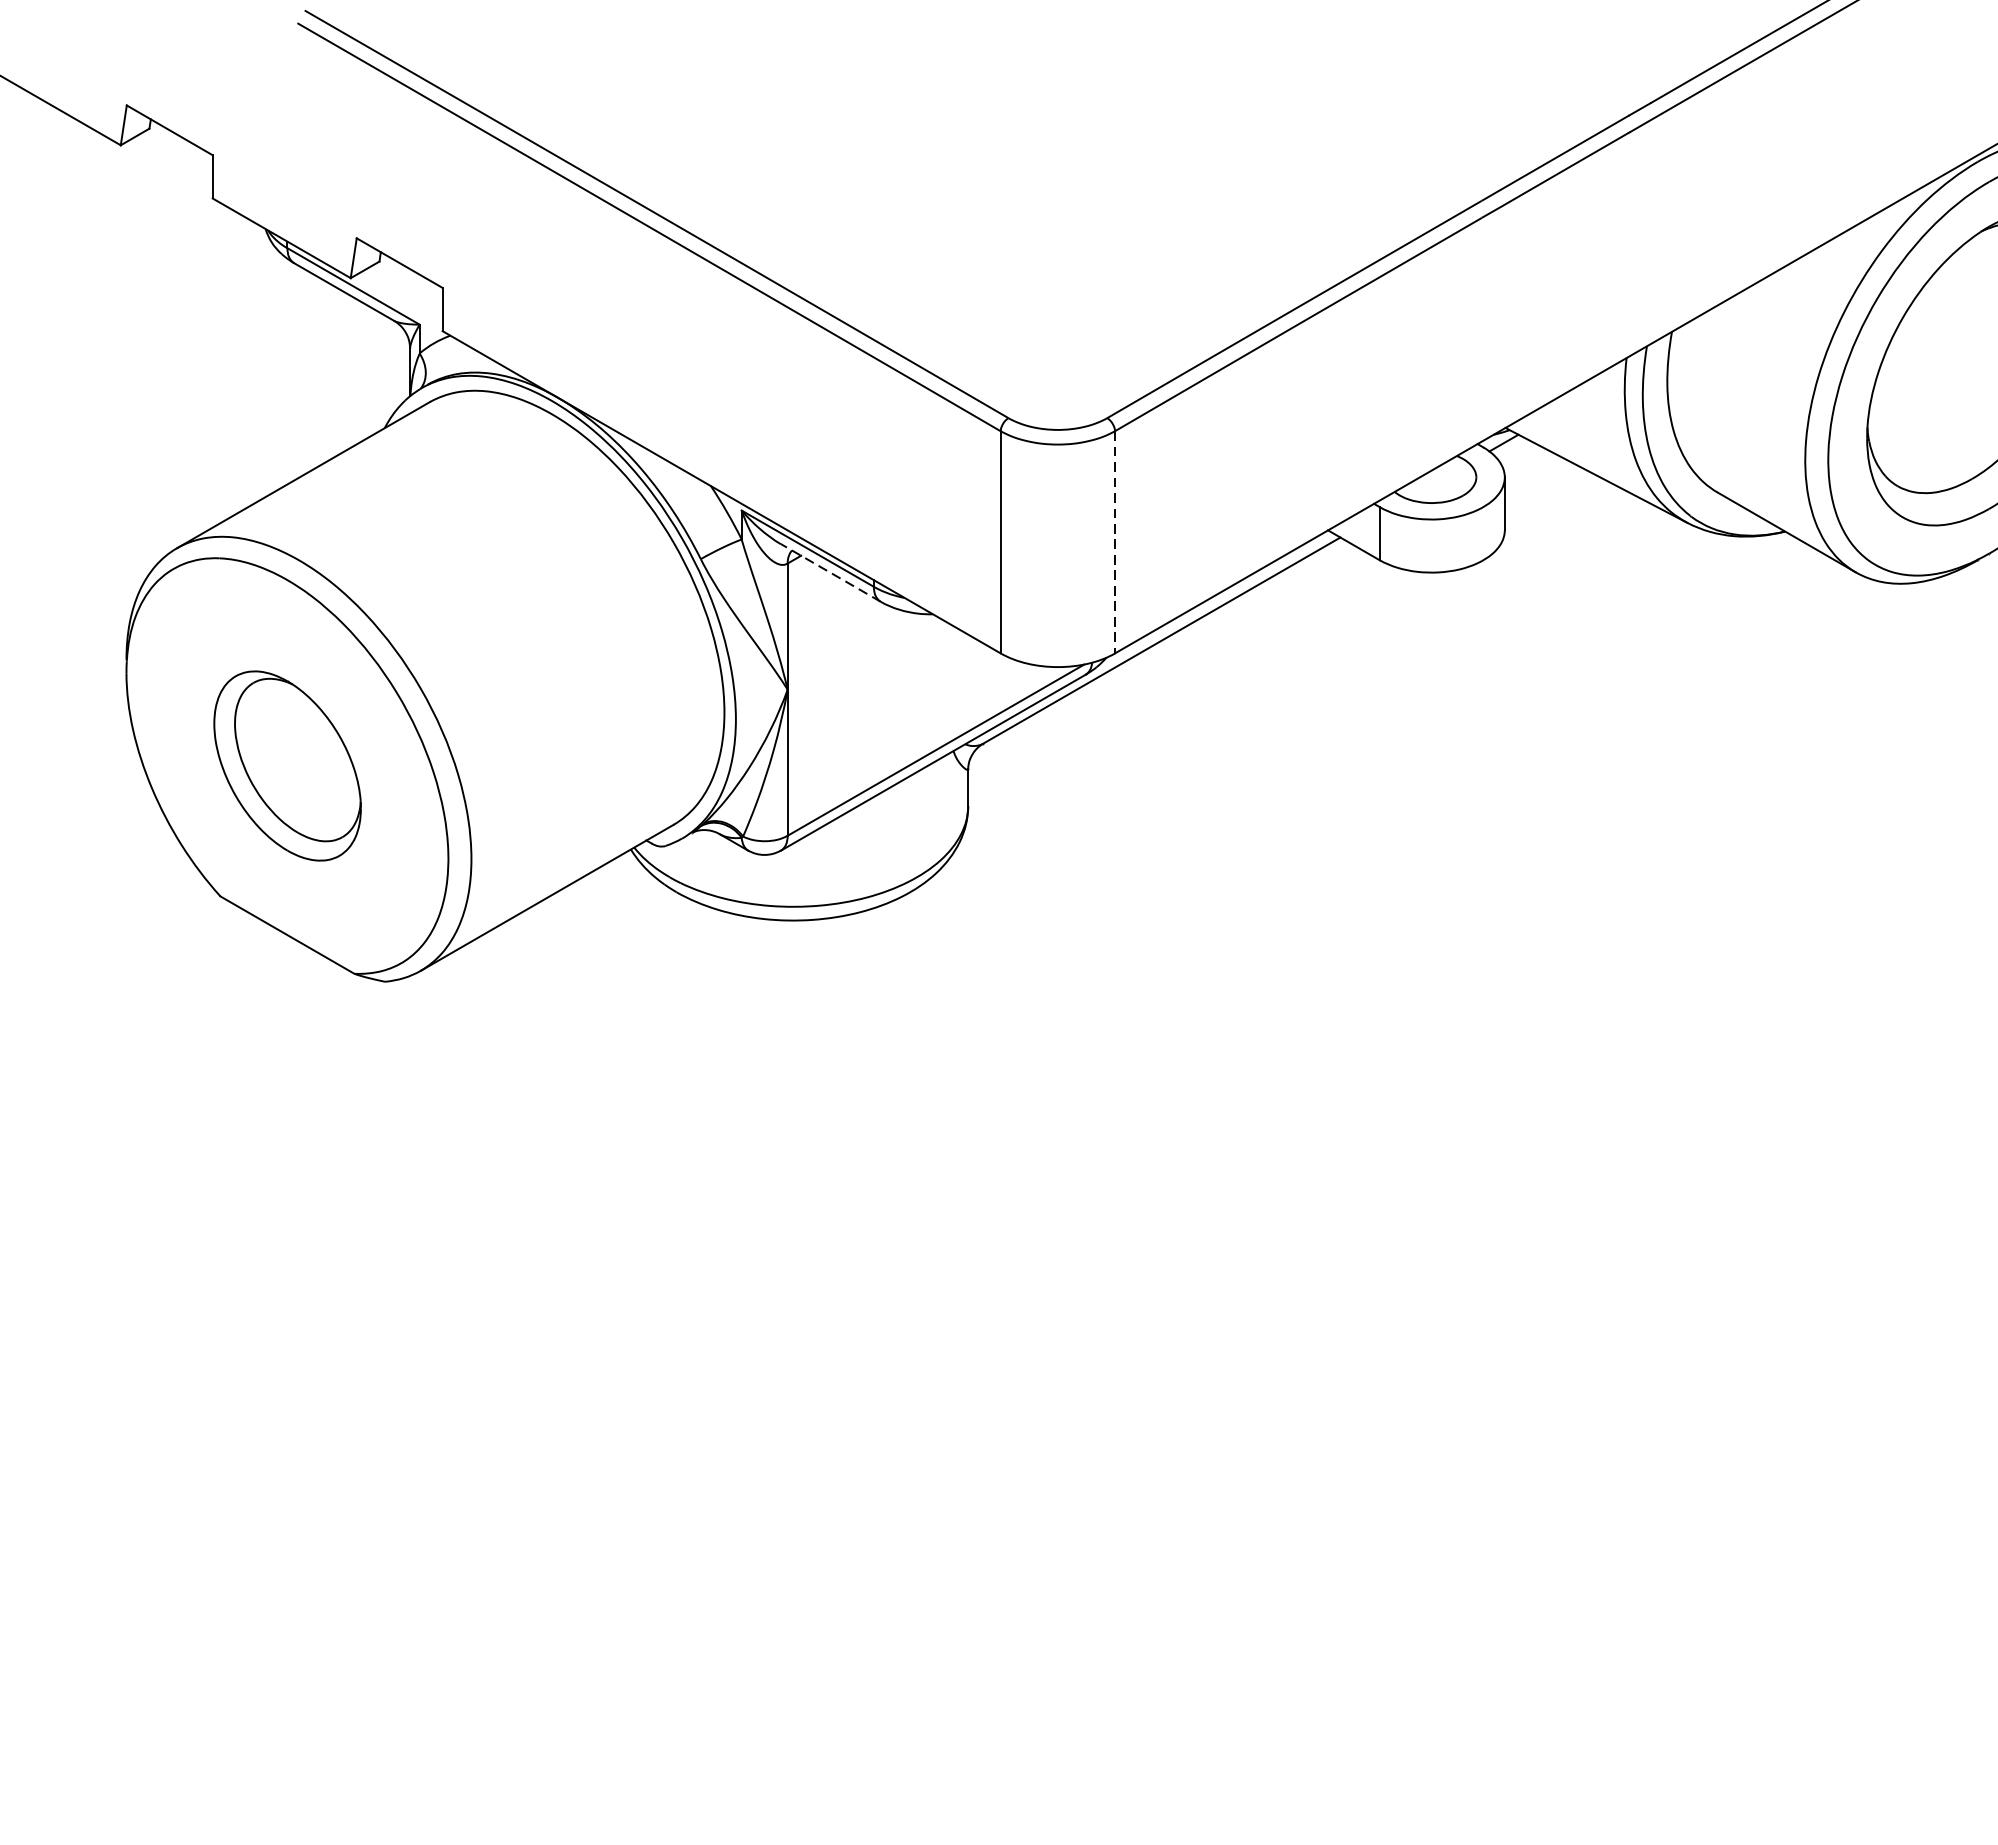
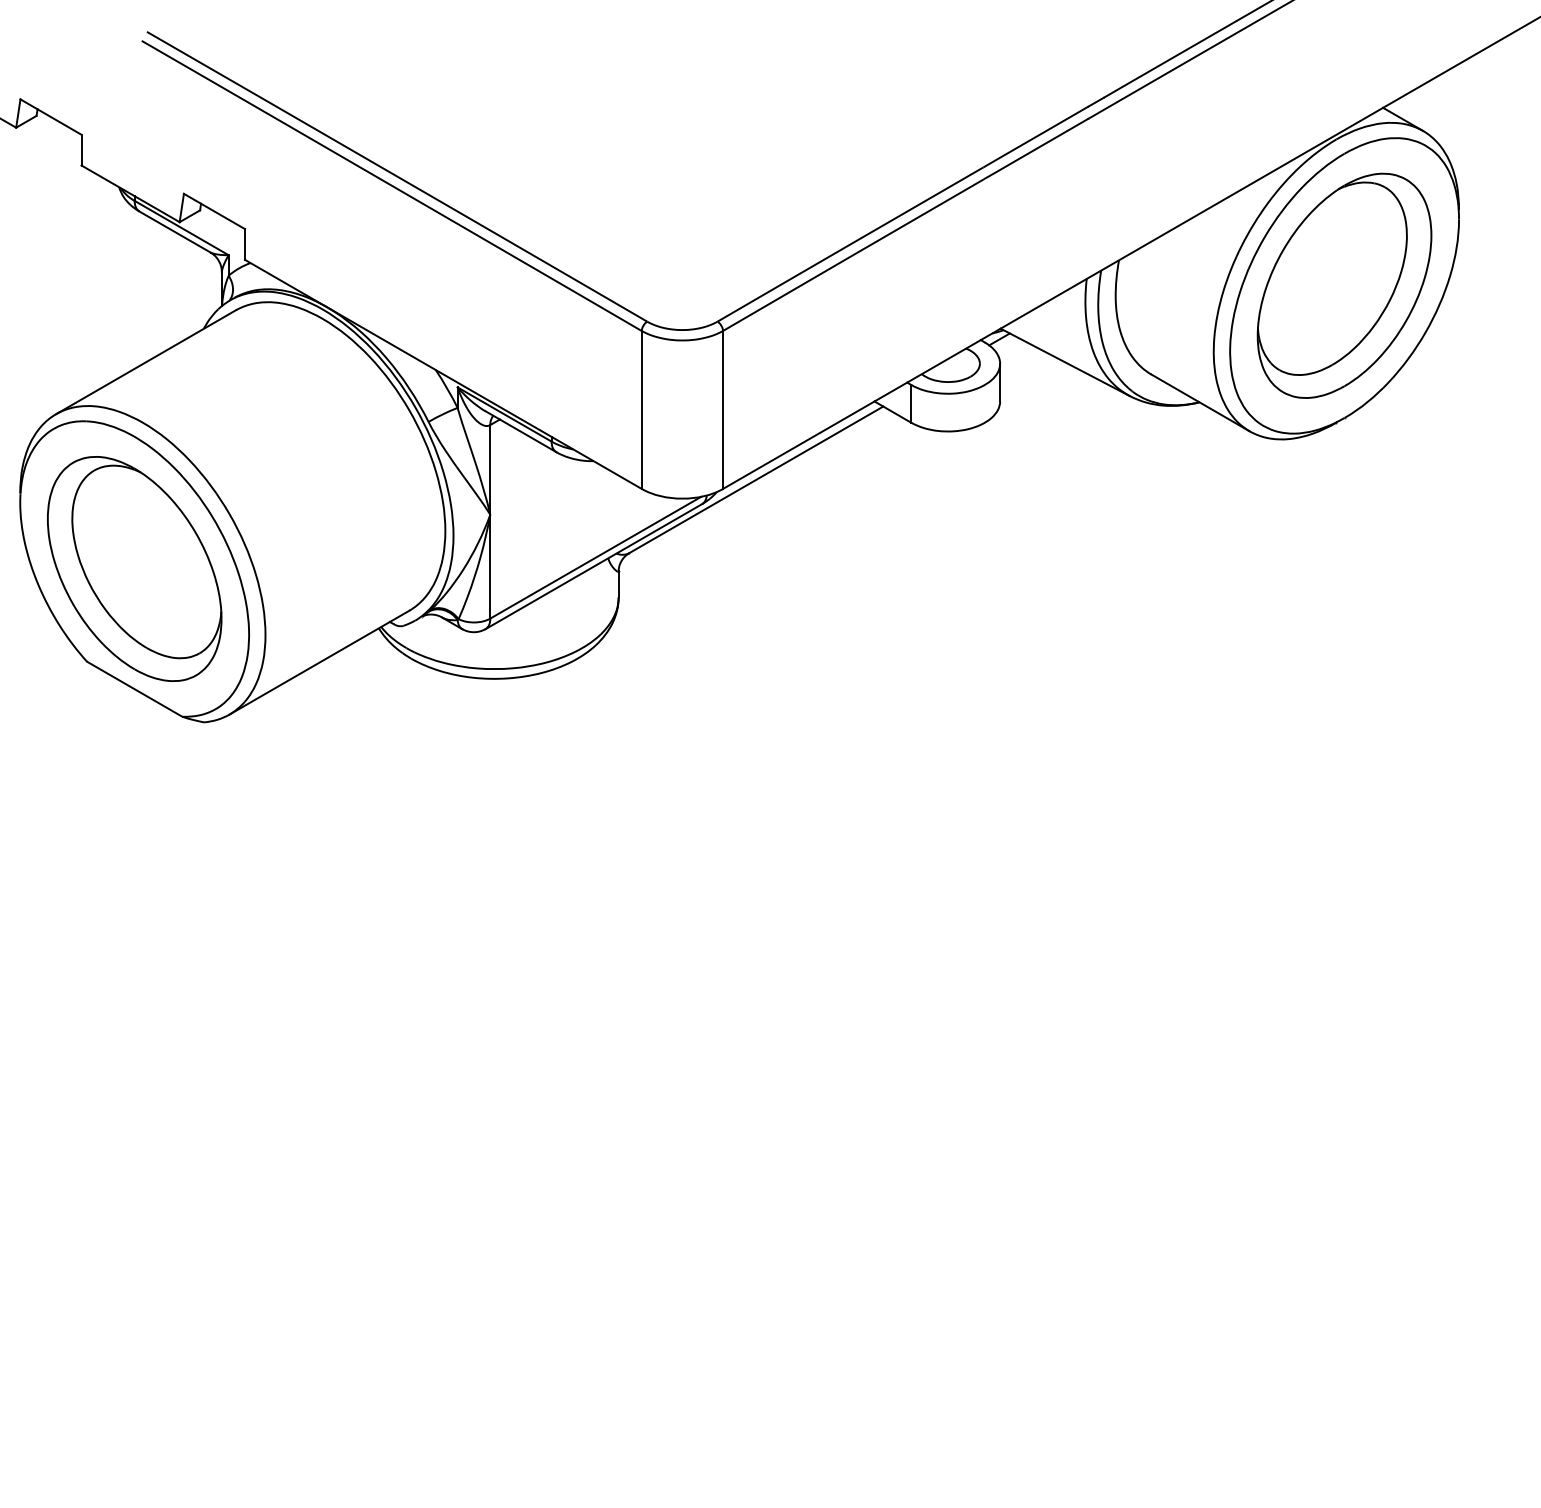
line: (1115, 541) -> (723, 409), dashed -> solid
line: (830, 572) -> (520, 431), dashed -> solid
part: (287, 765) -> (134, 568), size x1.67

